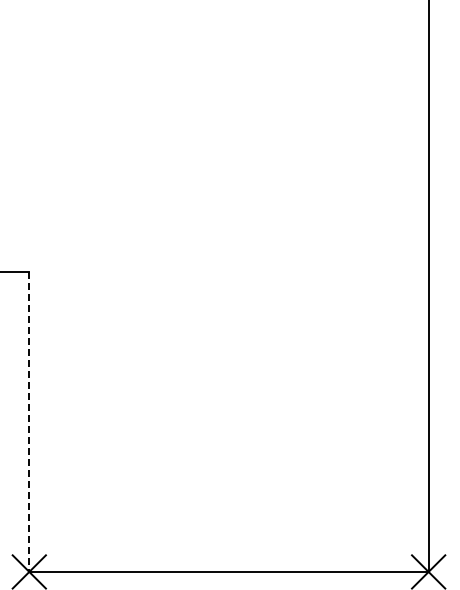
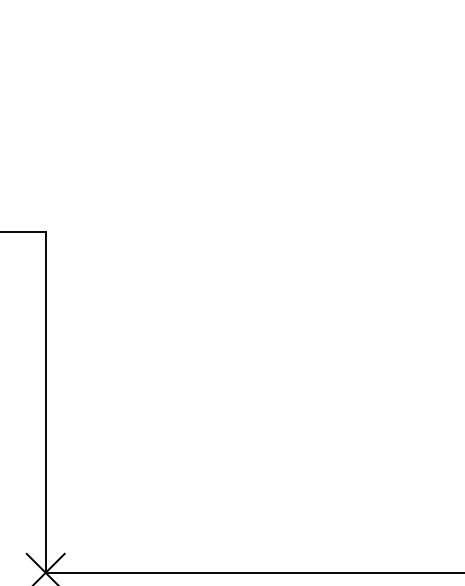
line: (29, 422) -> (45, 402), dashed -> solid

